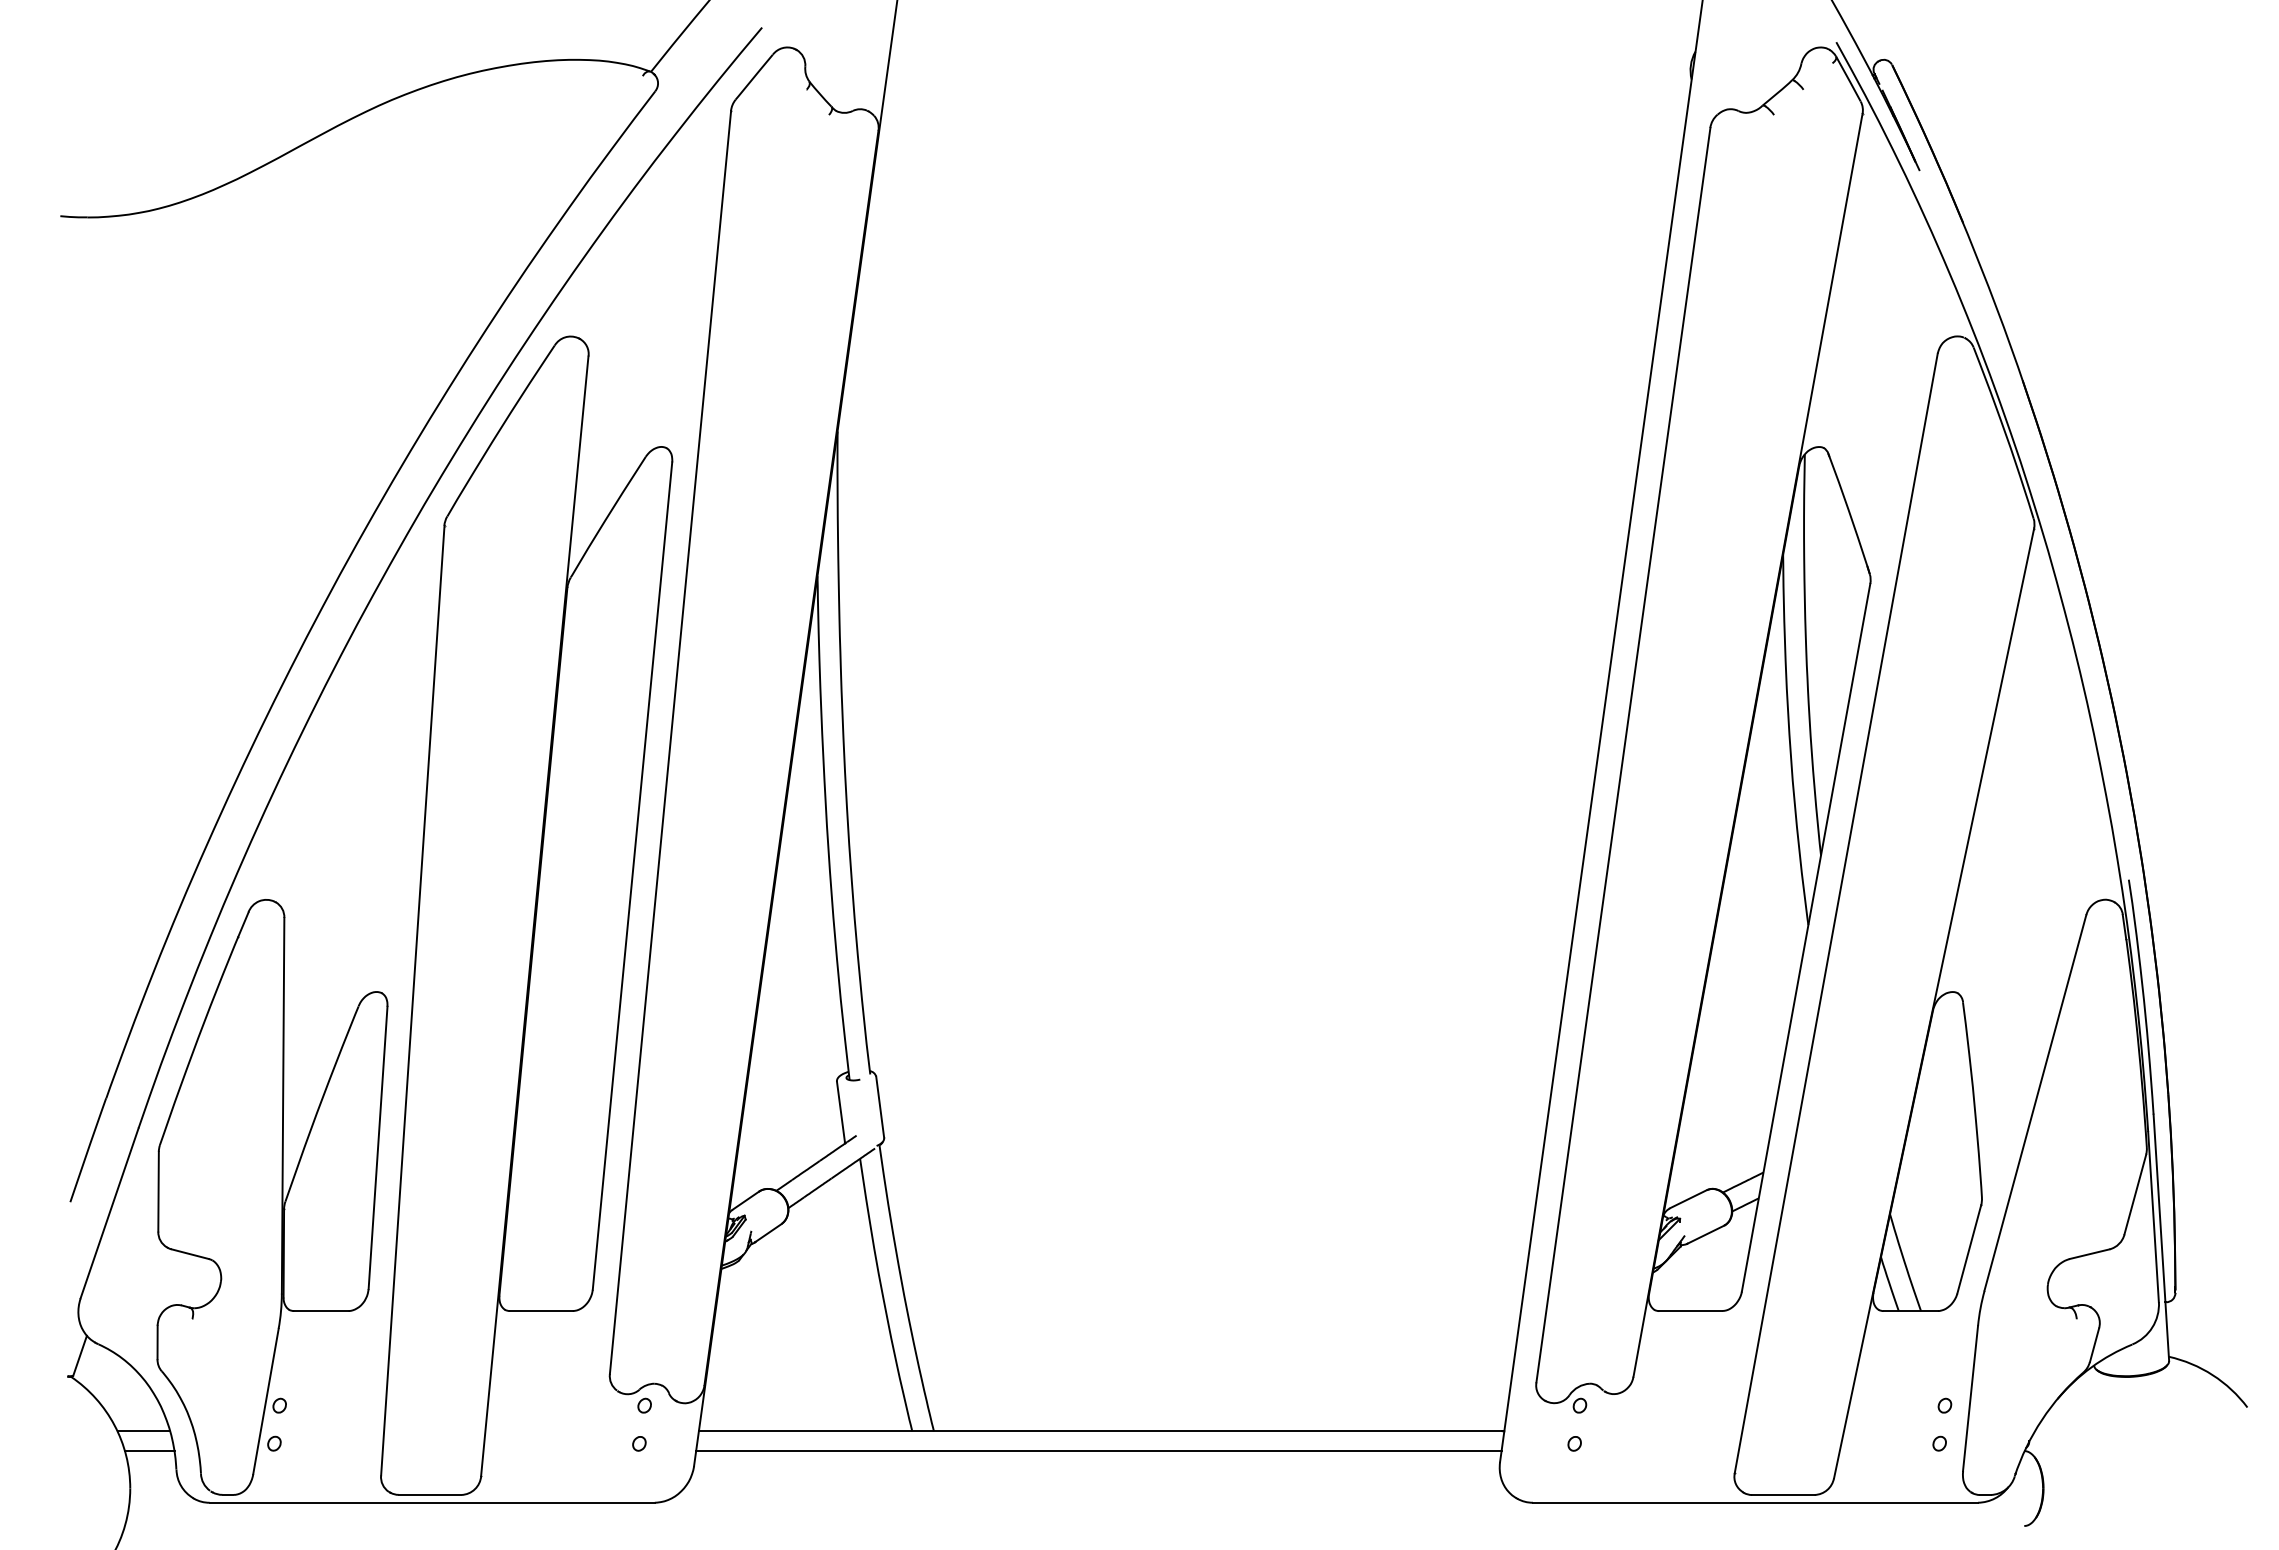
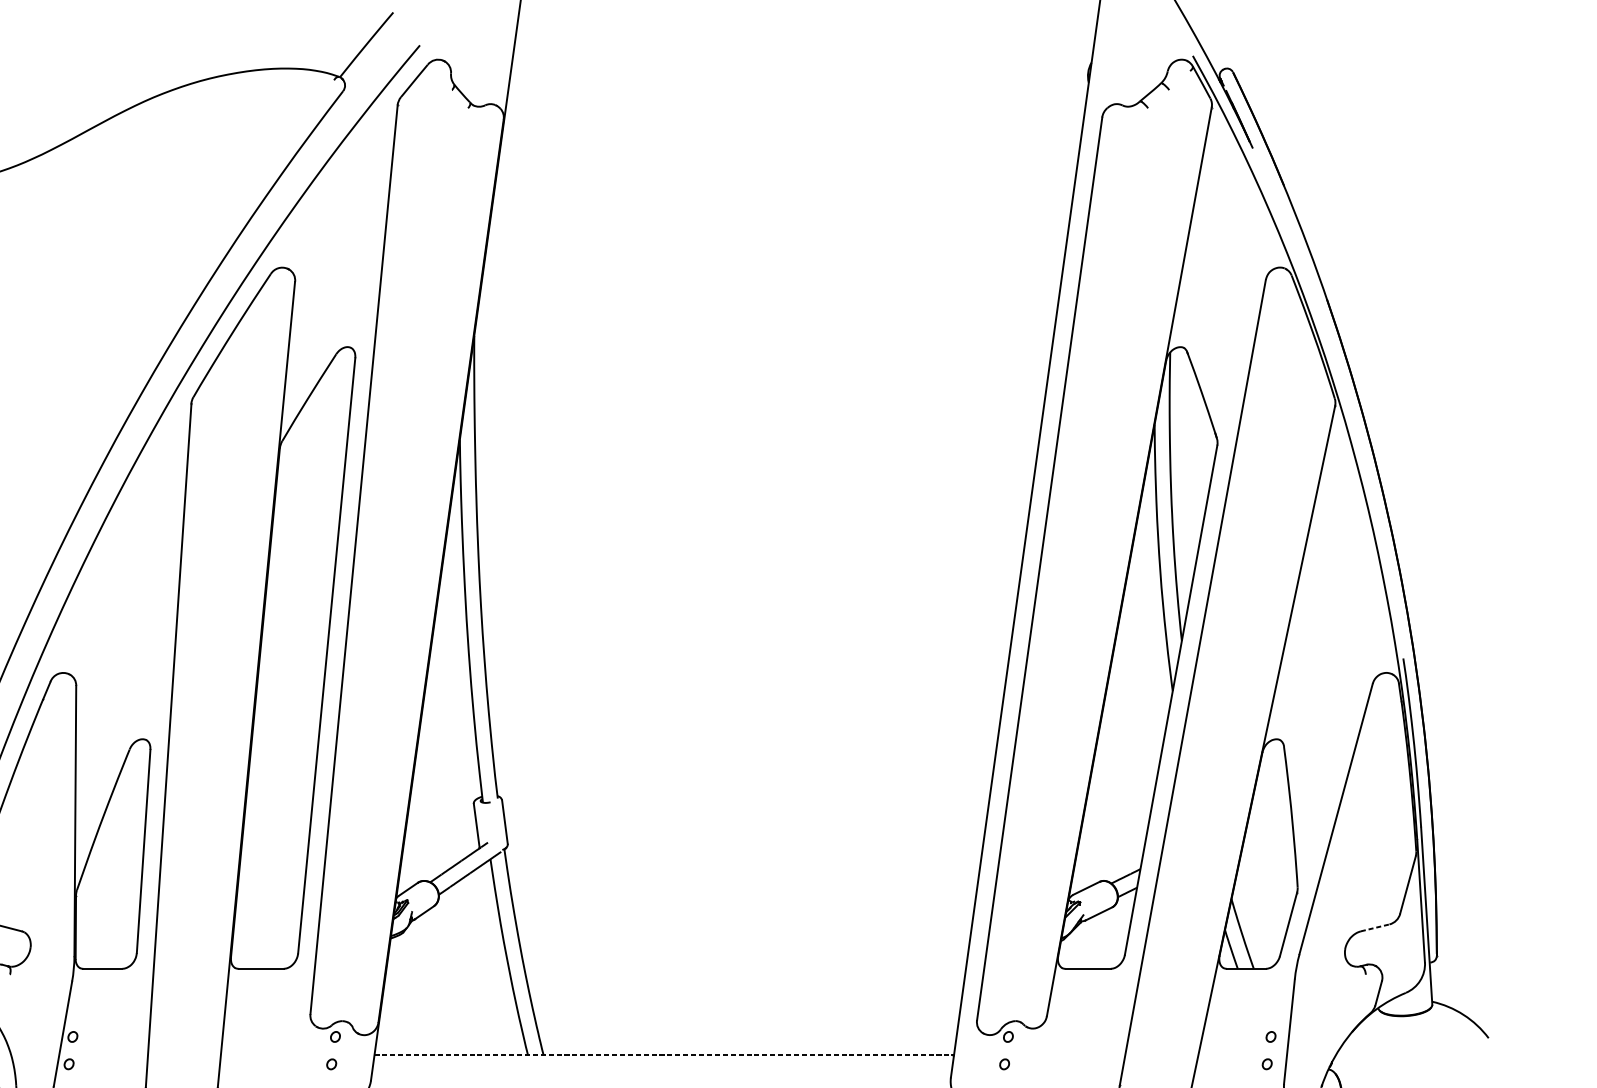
line: (2090, 1254) -> (1375, 928), solid -> dashed
line: (1100, 1431) -> (663, 1055), solid -> dashed
line: (1098, 1451) -> (662, 1069), removed

